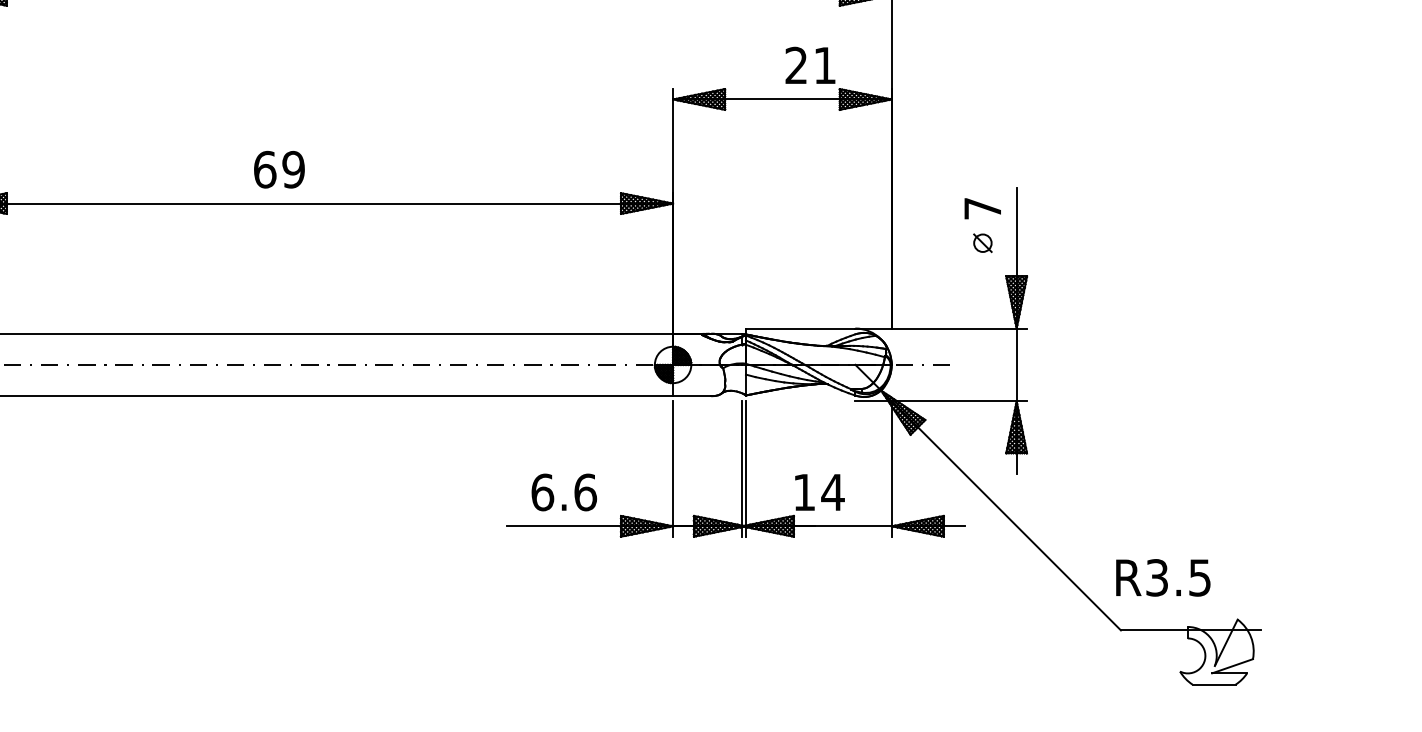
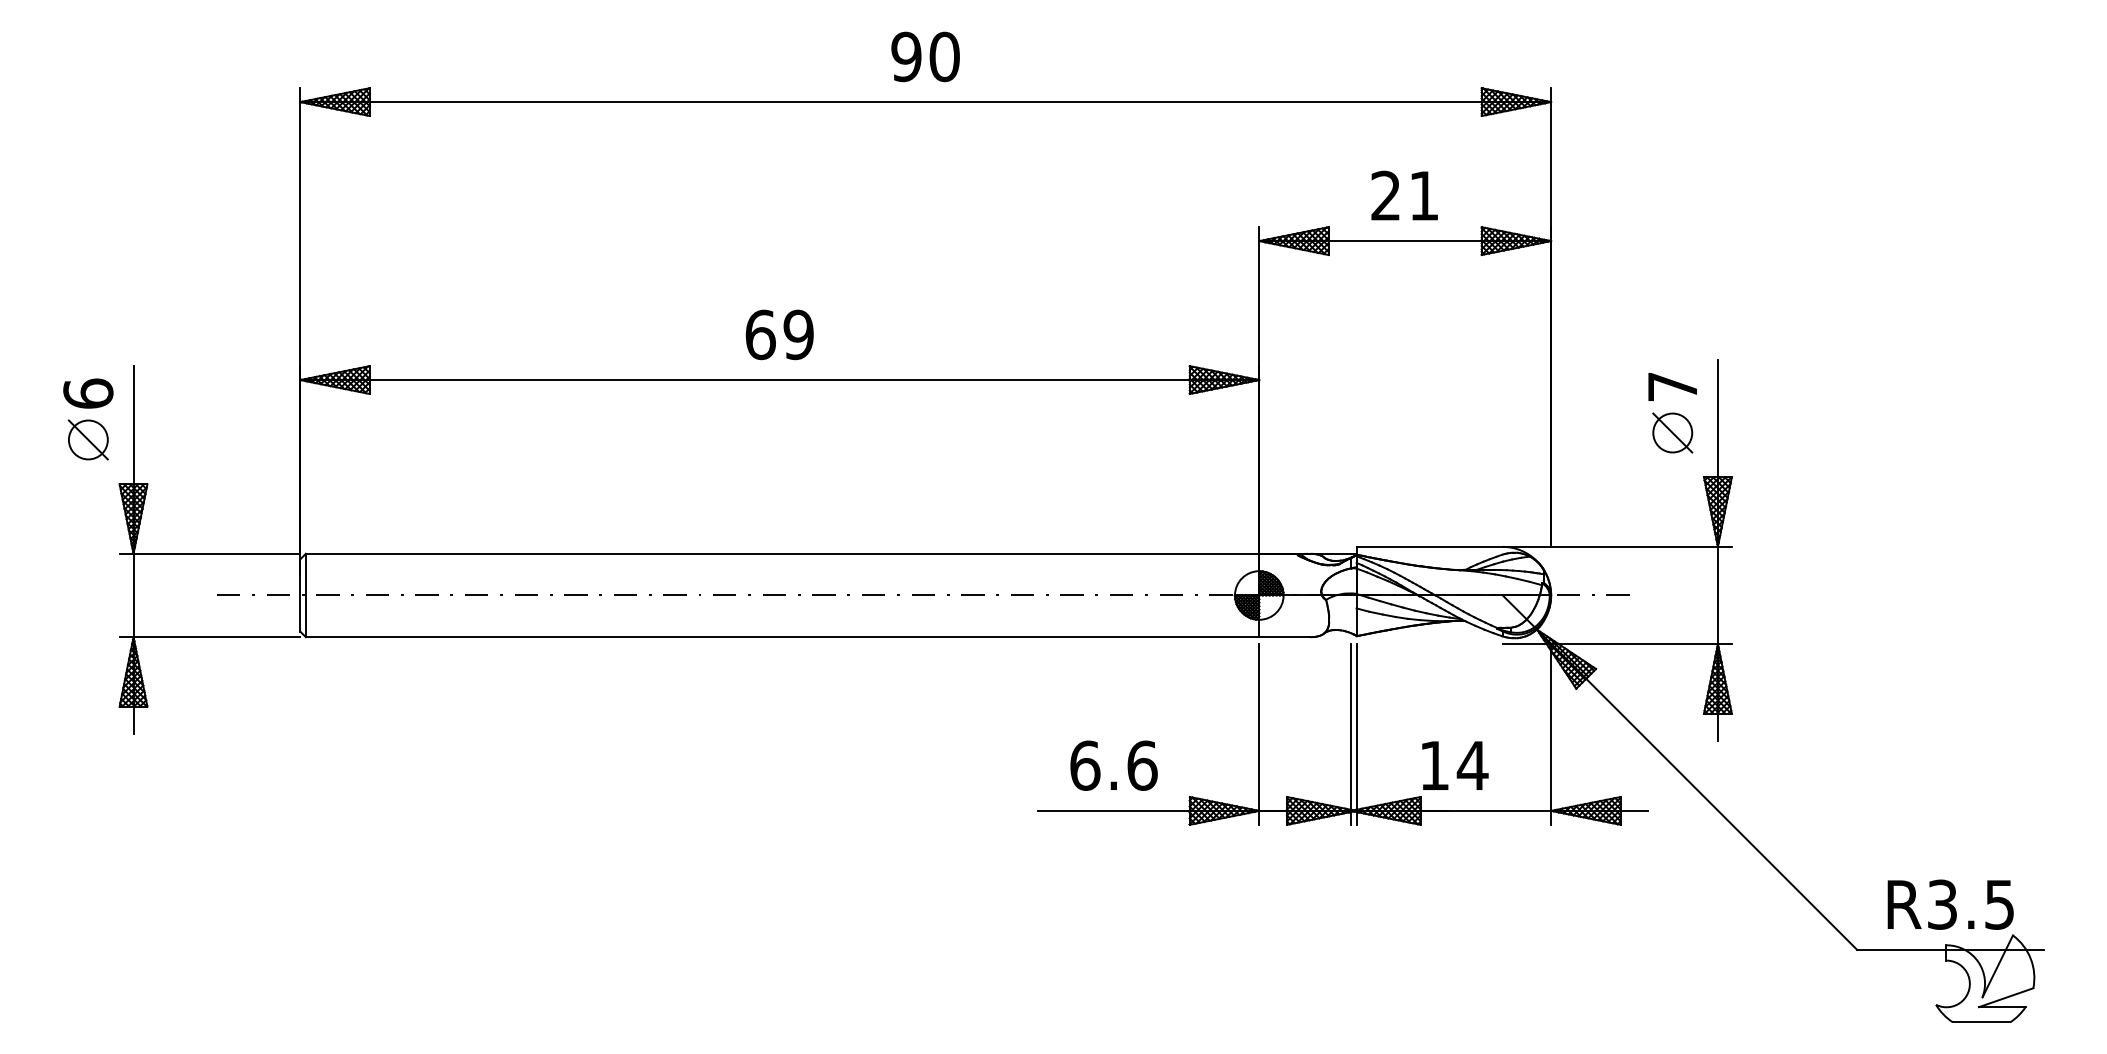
text: (810, 65) -> (1404, 195), moved
text: (279, 169) -> (779, 334), moved
part: (982, 242) -> (1672, 432), size x1.67
text: (1163, 577) -> (1950, 904), moved

